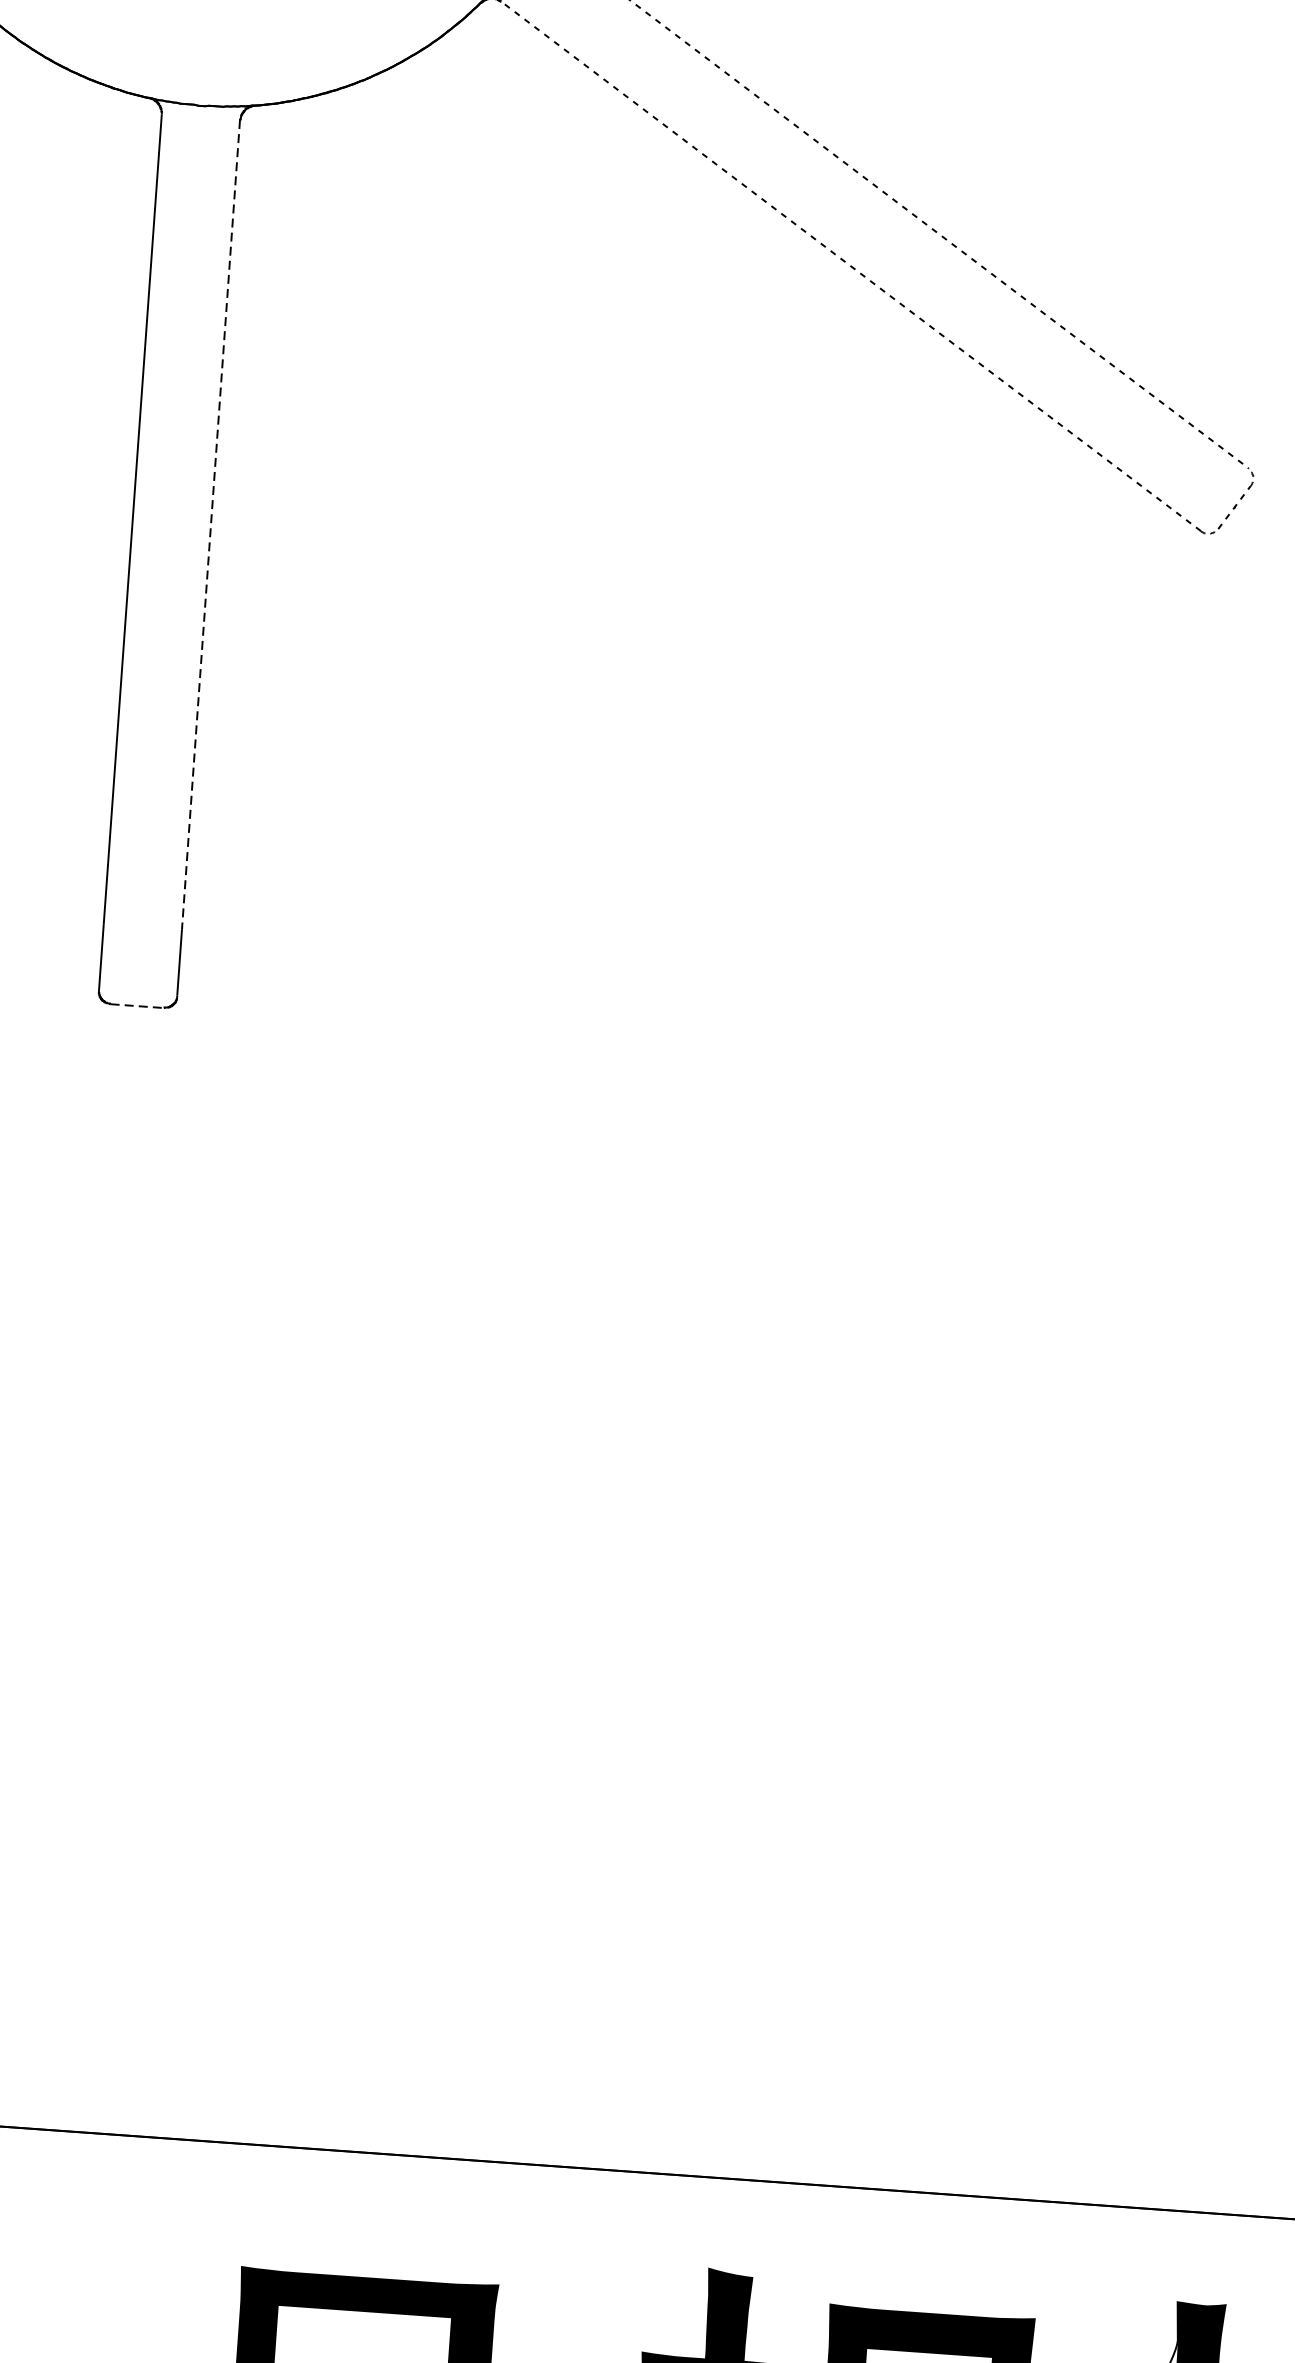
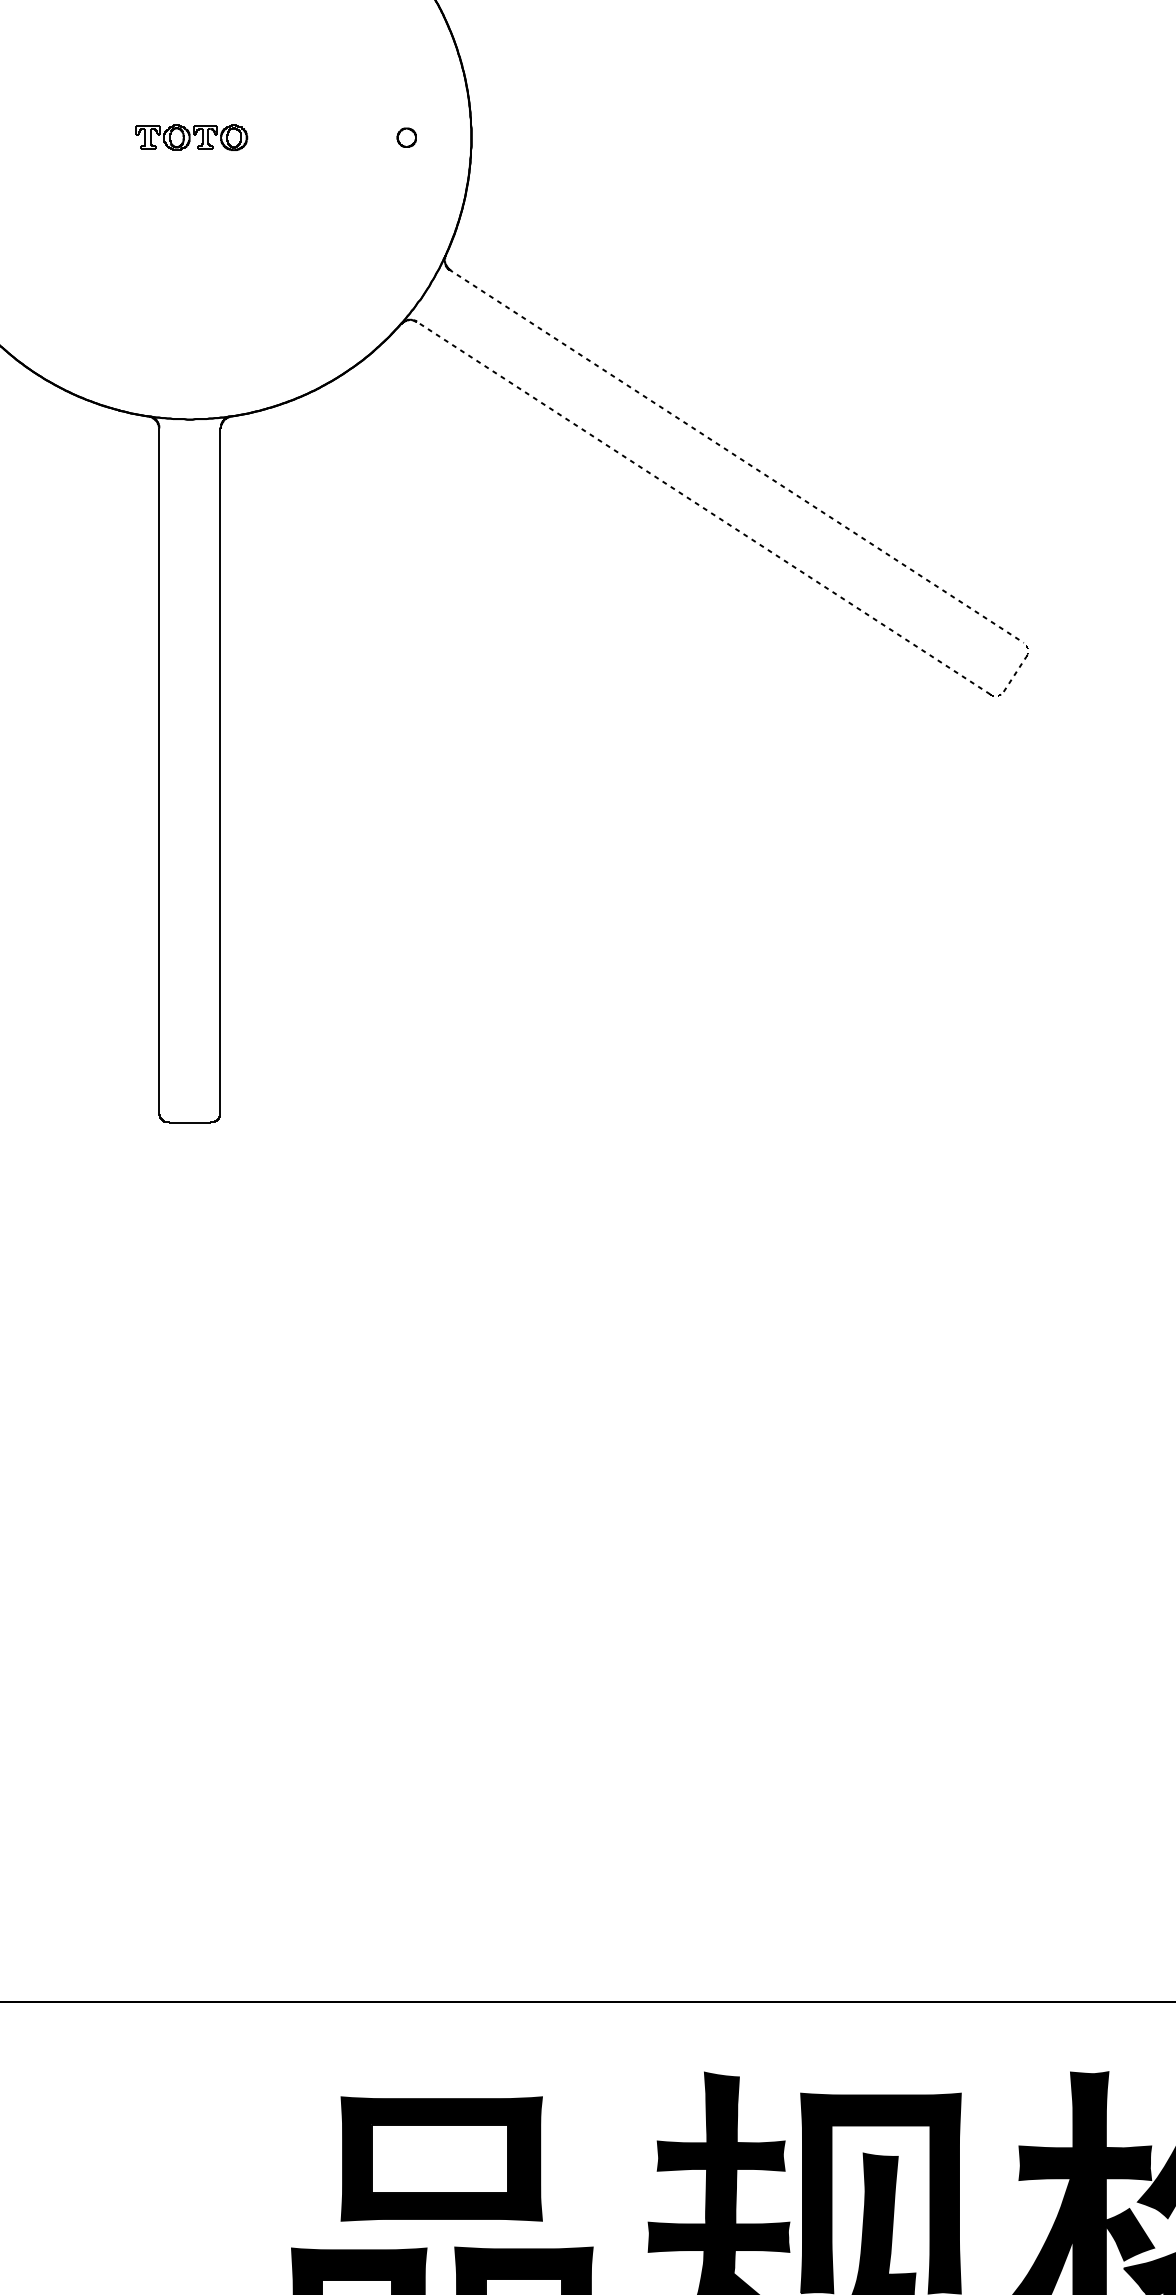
line: (210, 525) -> (220, 745), dashed -> solid
line: (136, 1006) -> (189, 1123), dashed -> solid

